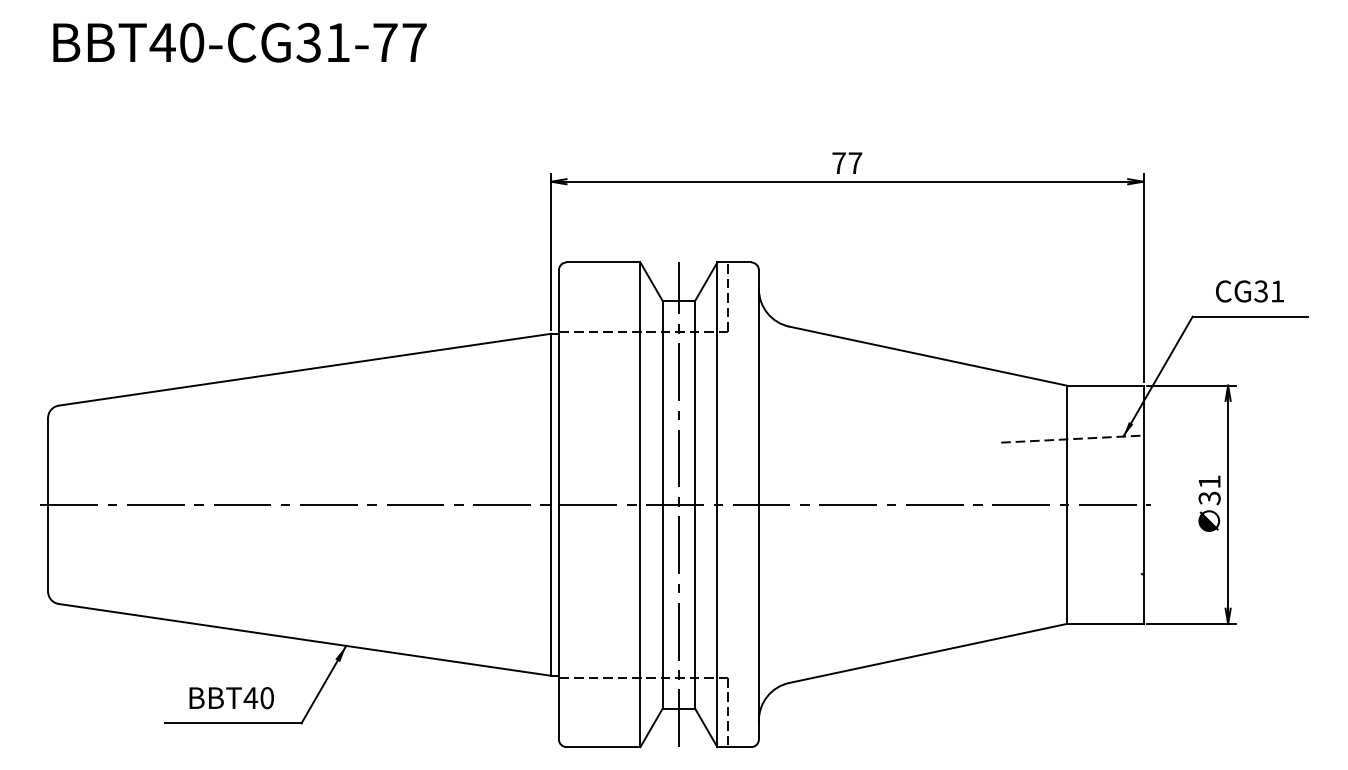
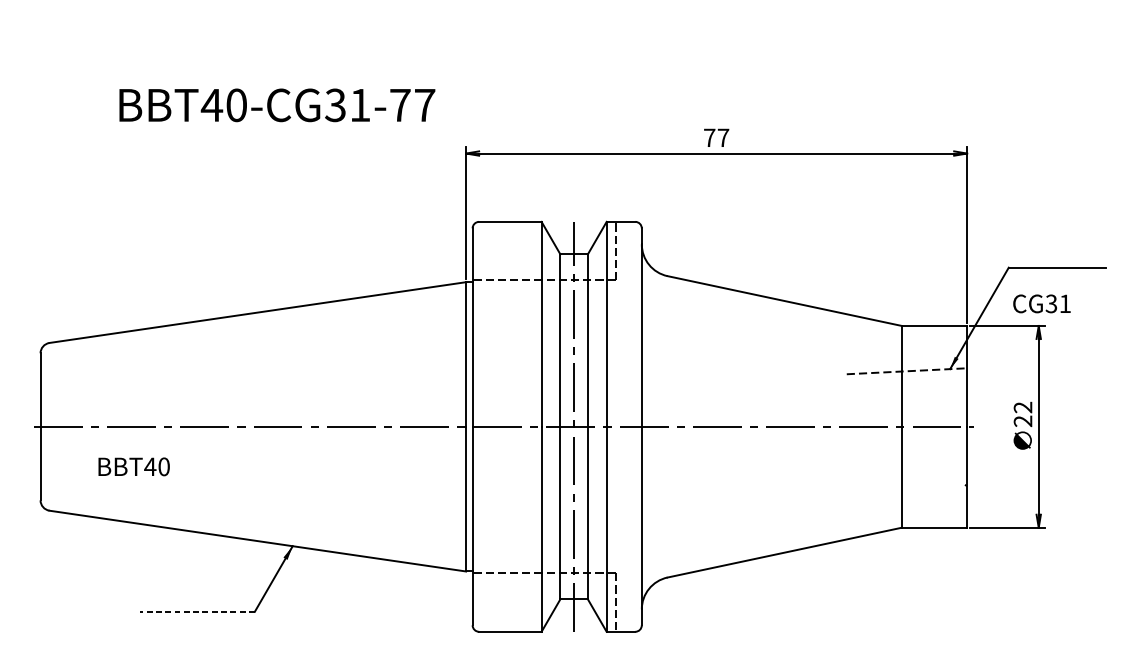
text: (239, 42) -> (276, 105), moved
text: (1249, 291) -> (1041, 303), moved
text: (1209, 490) -> (1022, 414), 31 -> 22
text: (231, 698) -> (133, 467), moved
line: (232, 723) -> (196, 611), solid -> dashed

